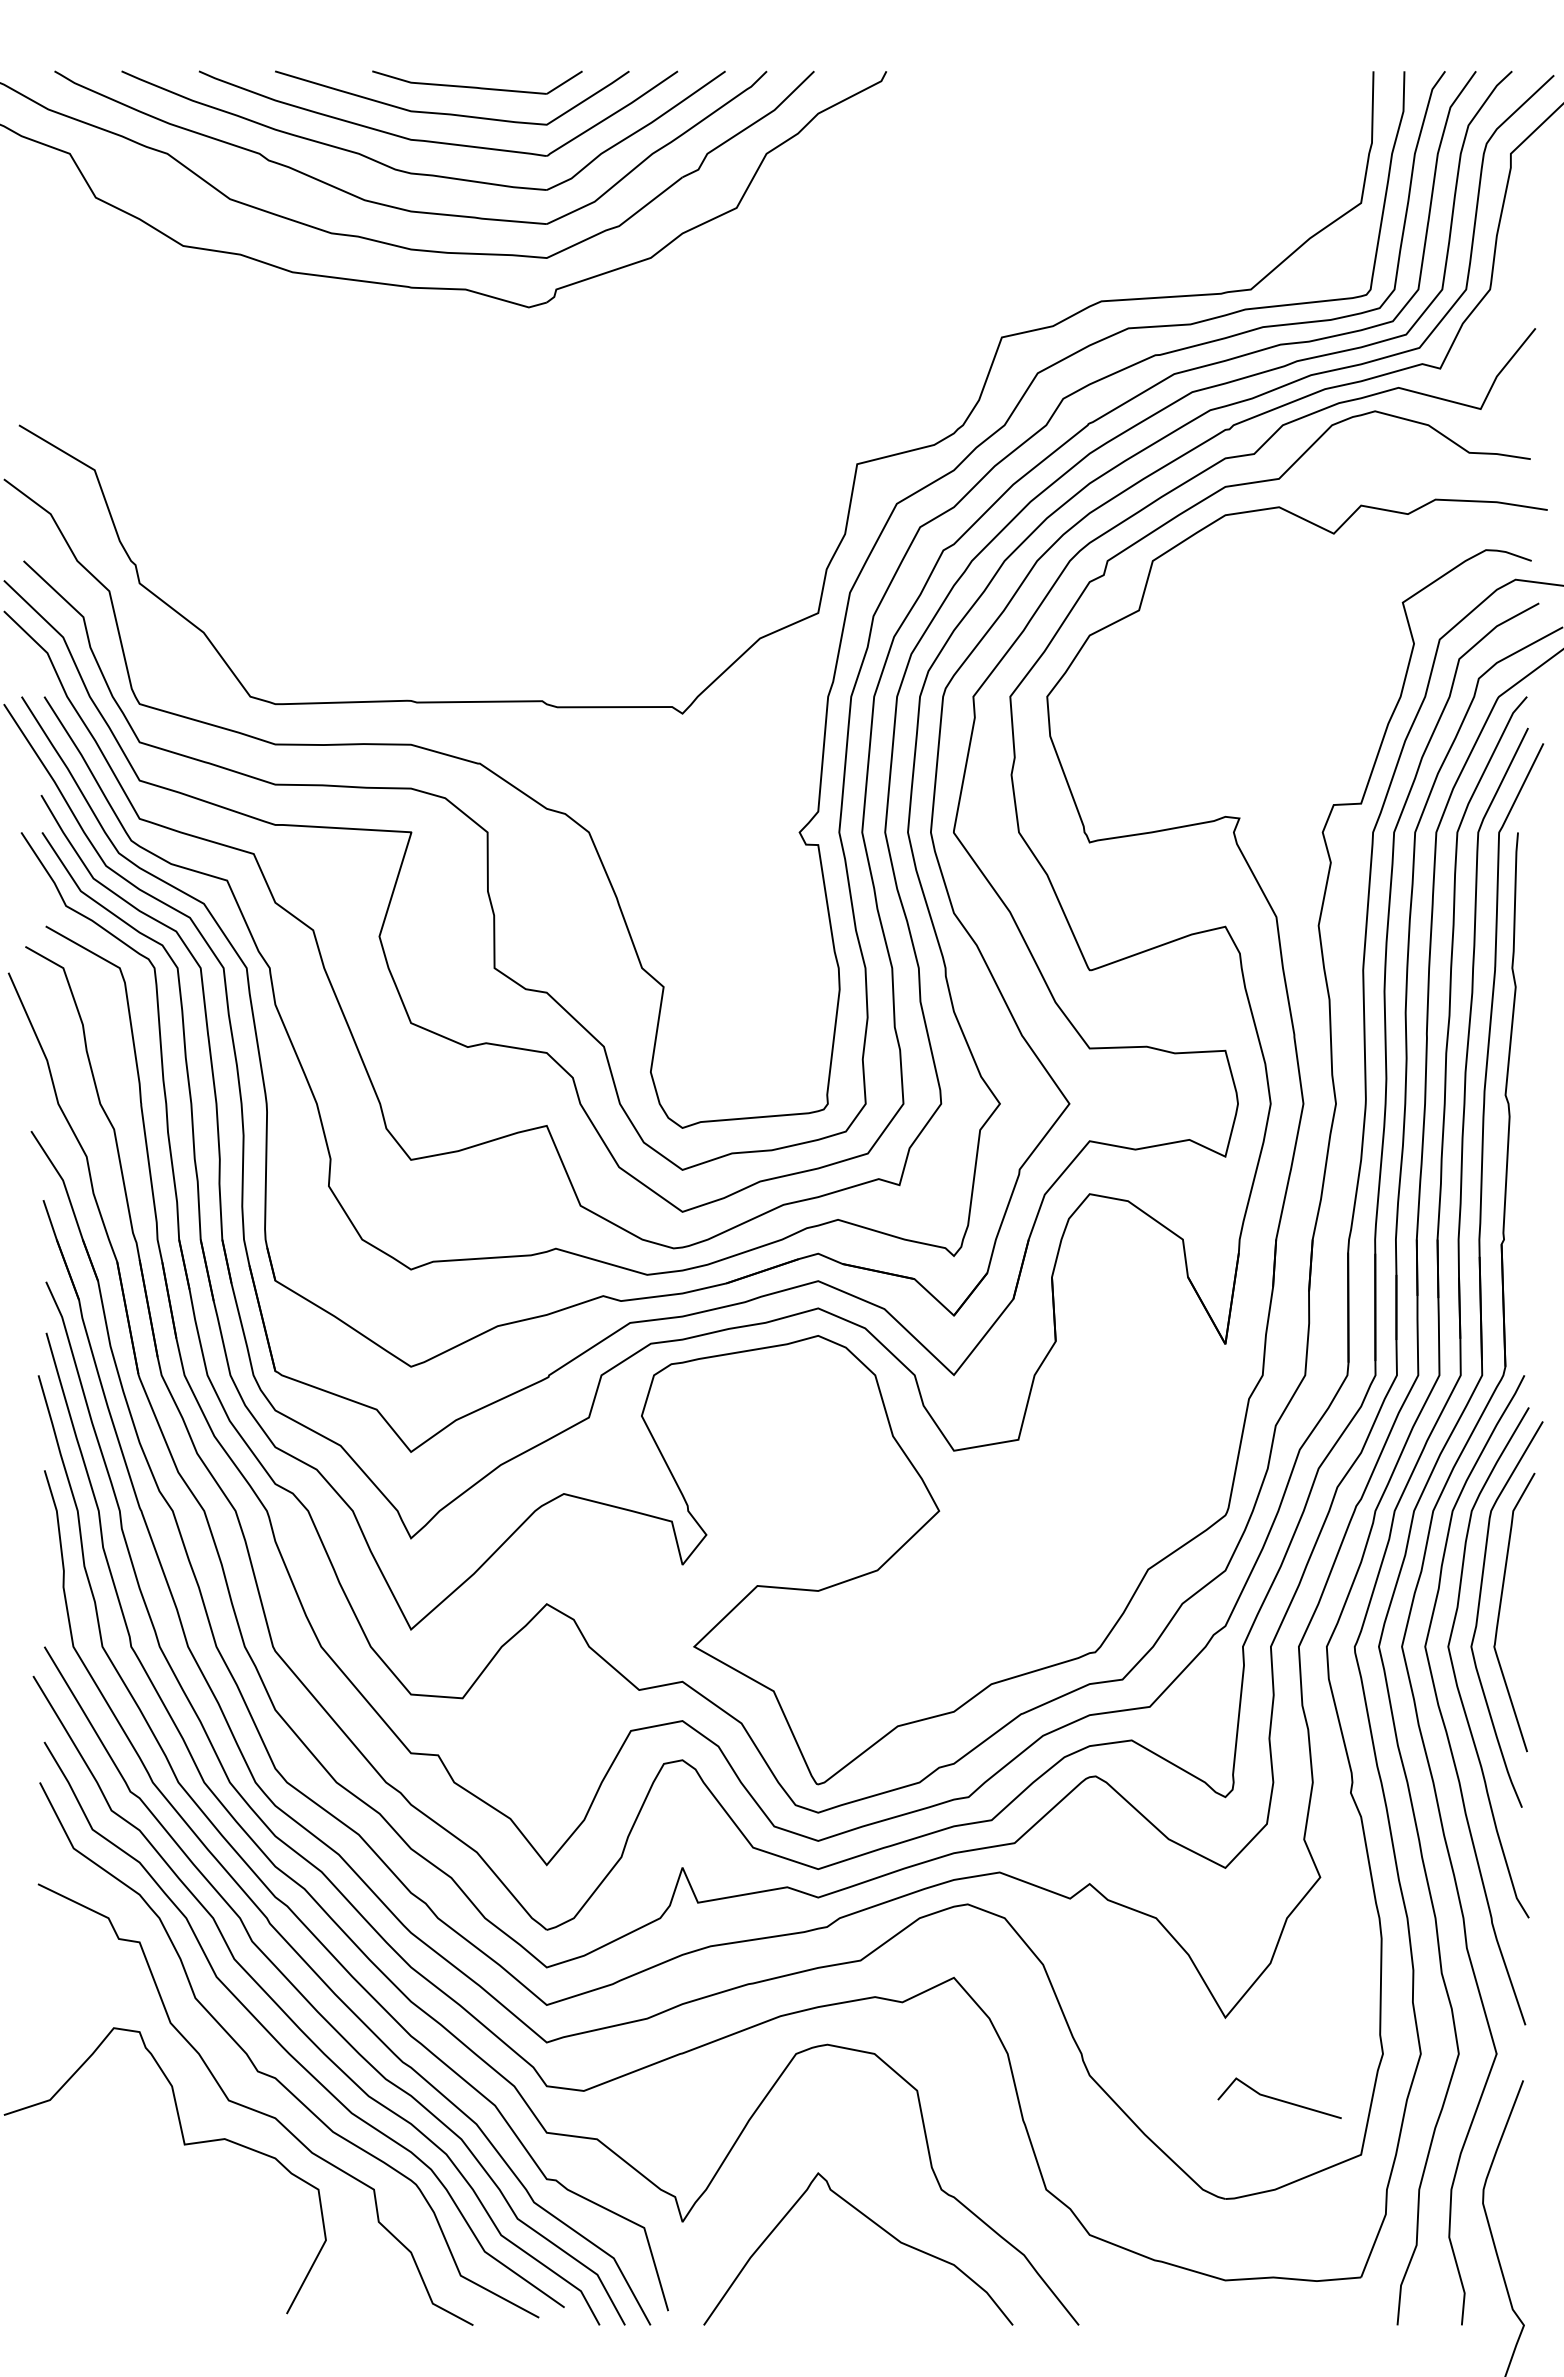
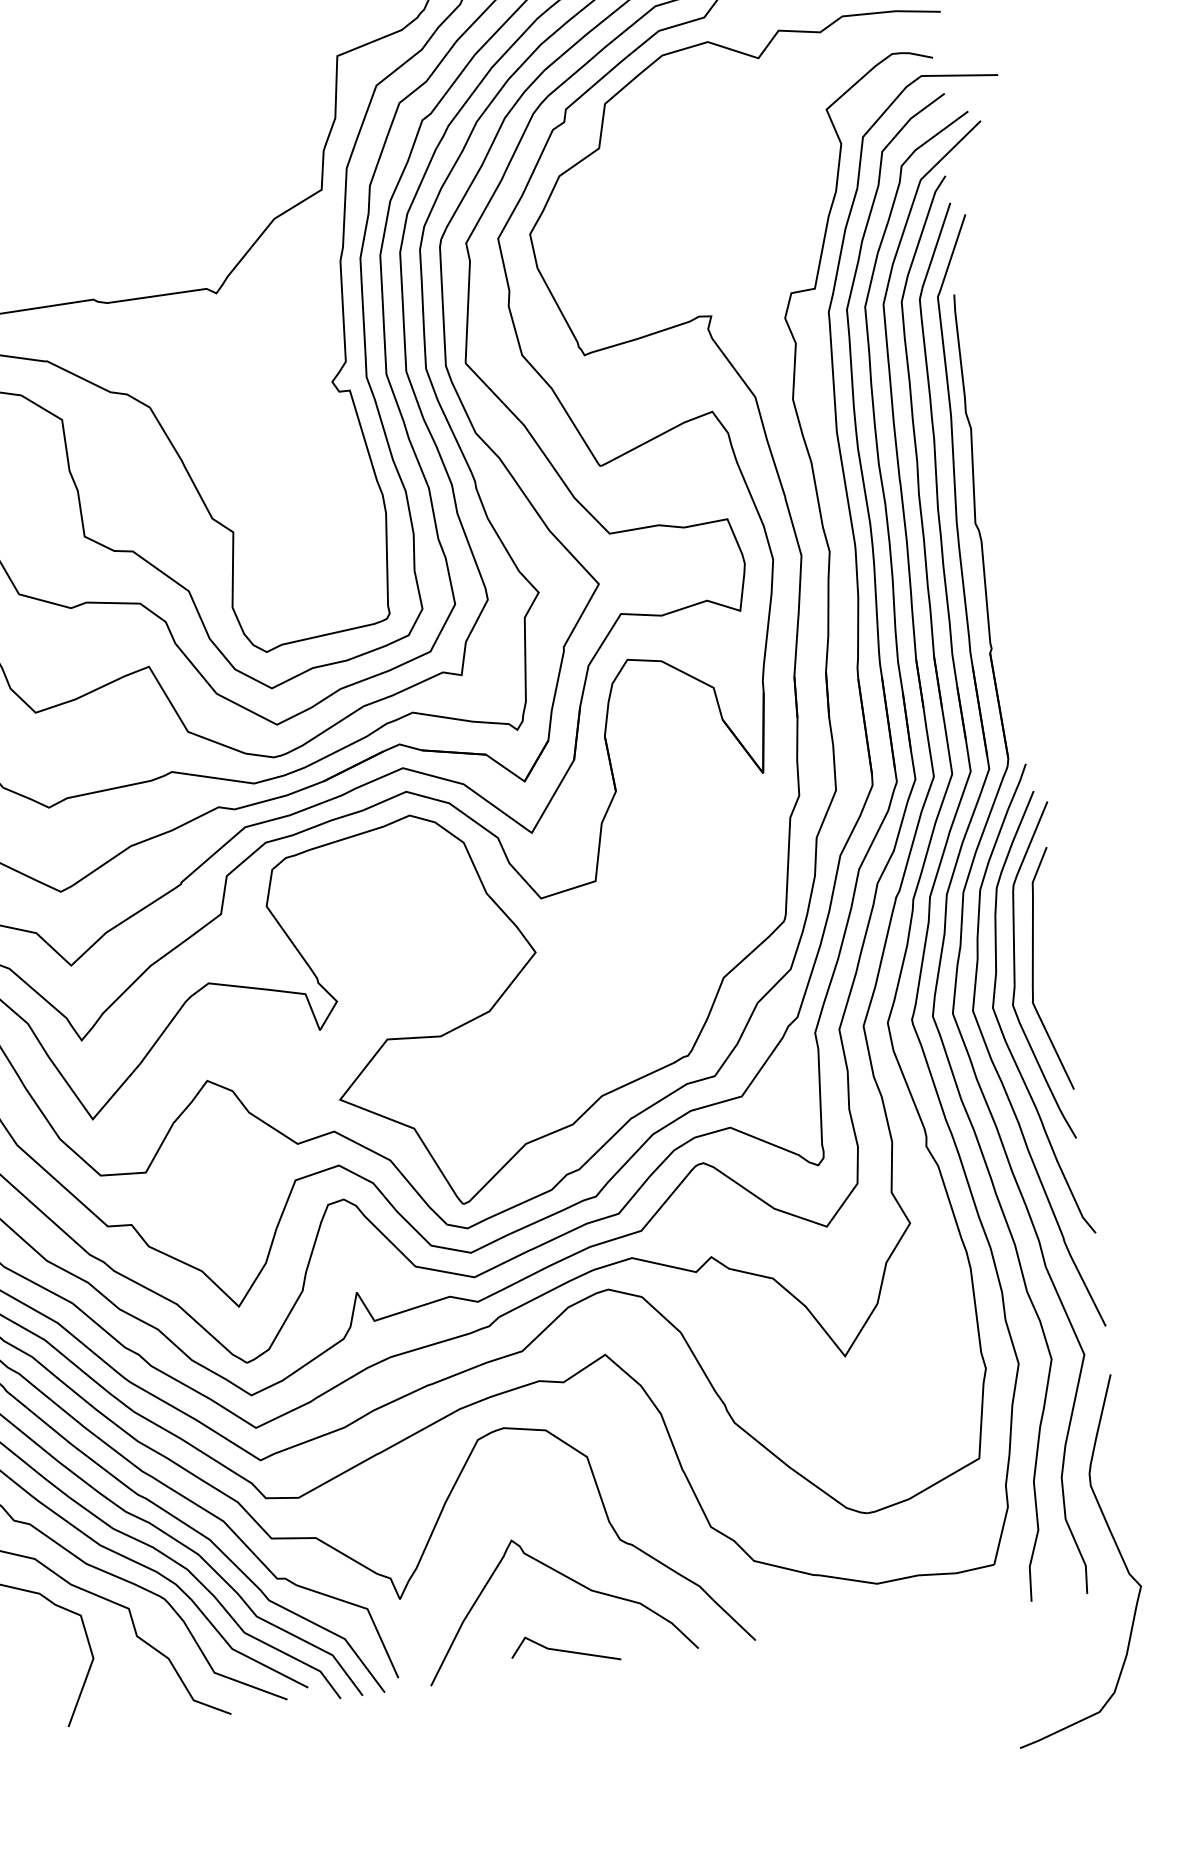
line: (1278, 2098) -> (564, 1649), moved

